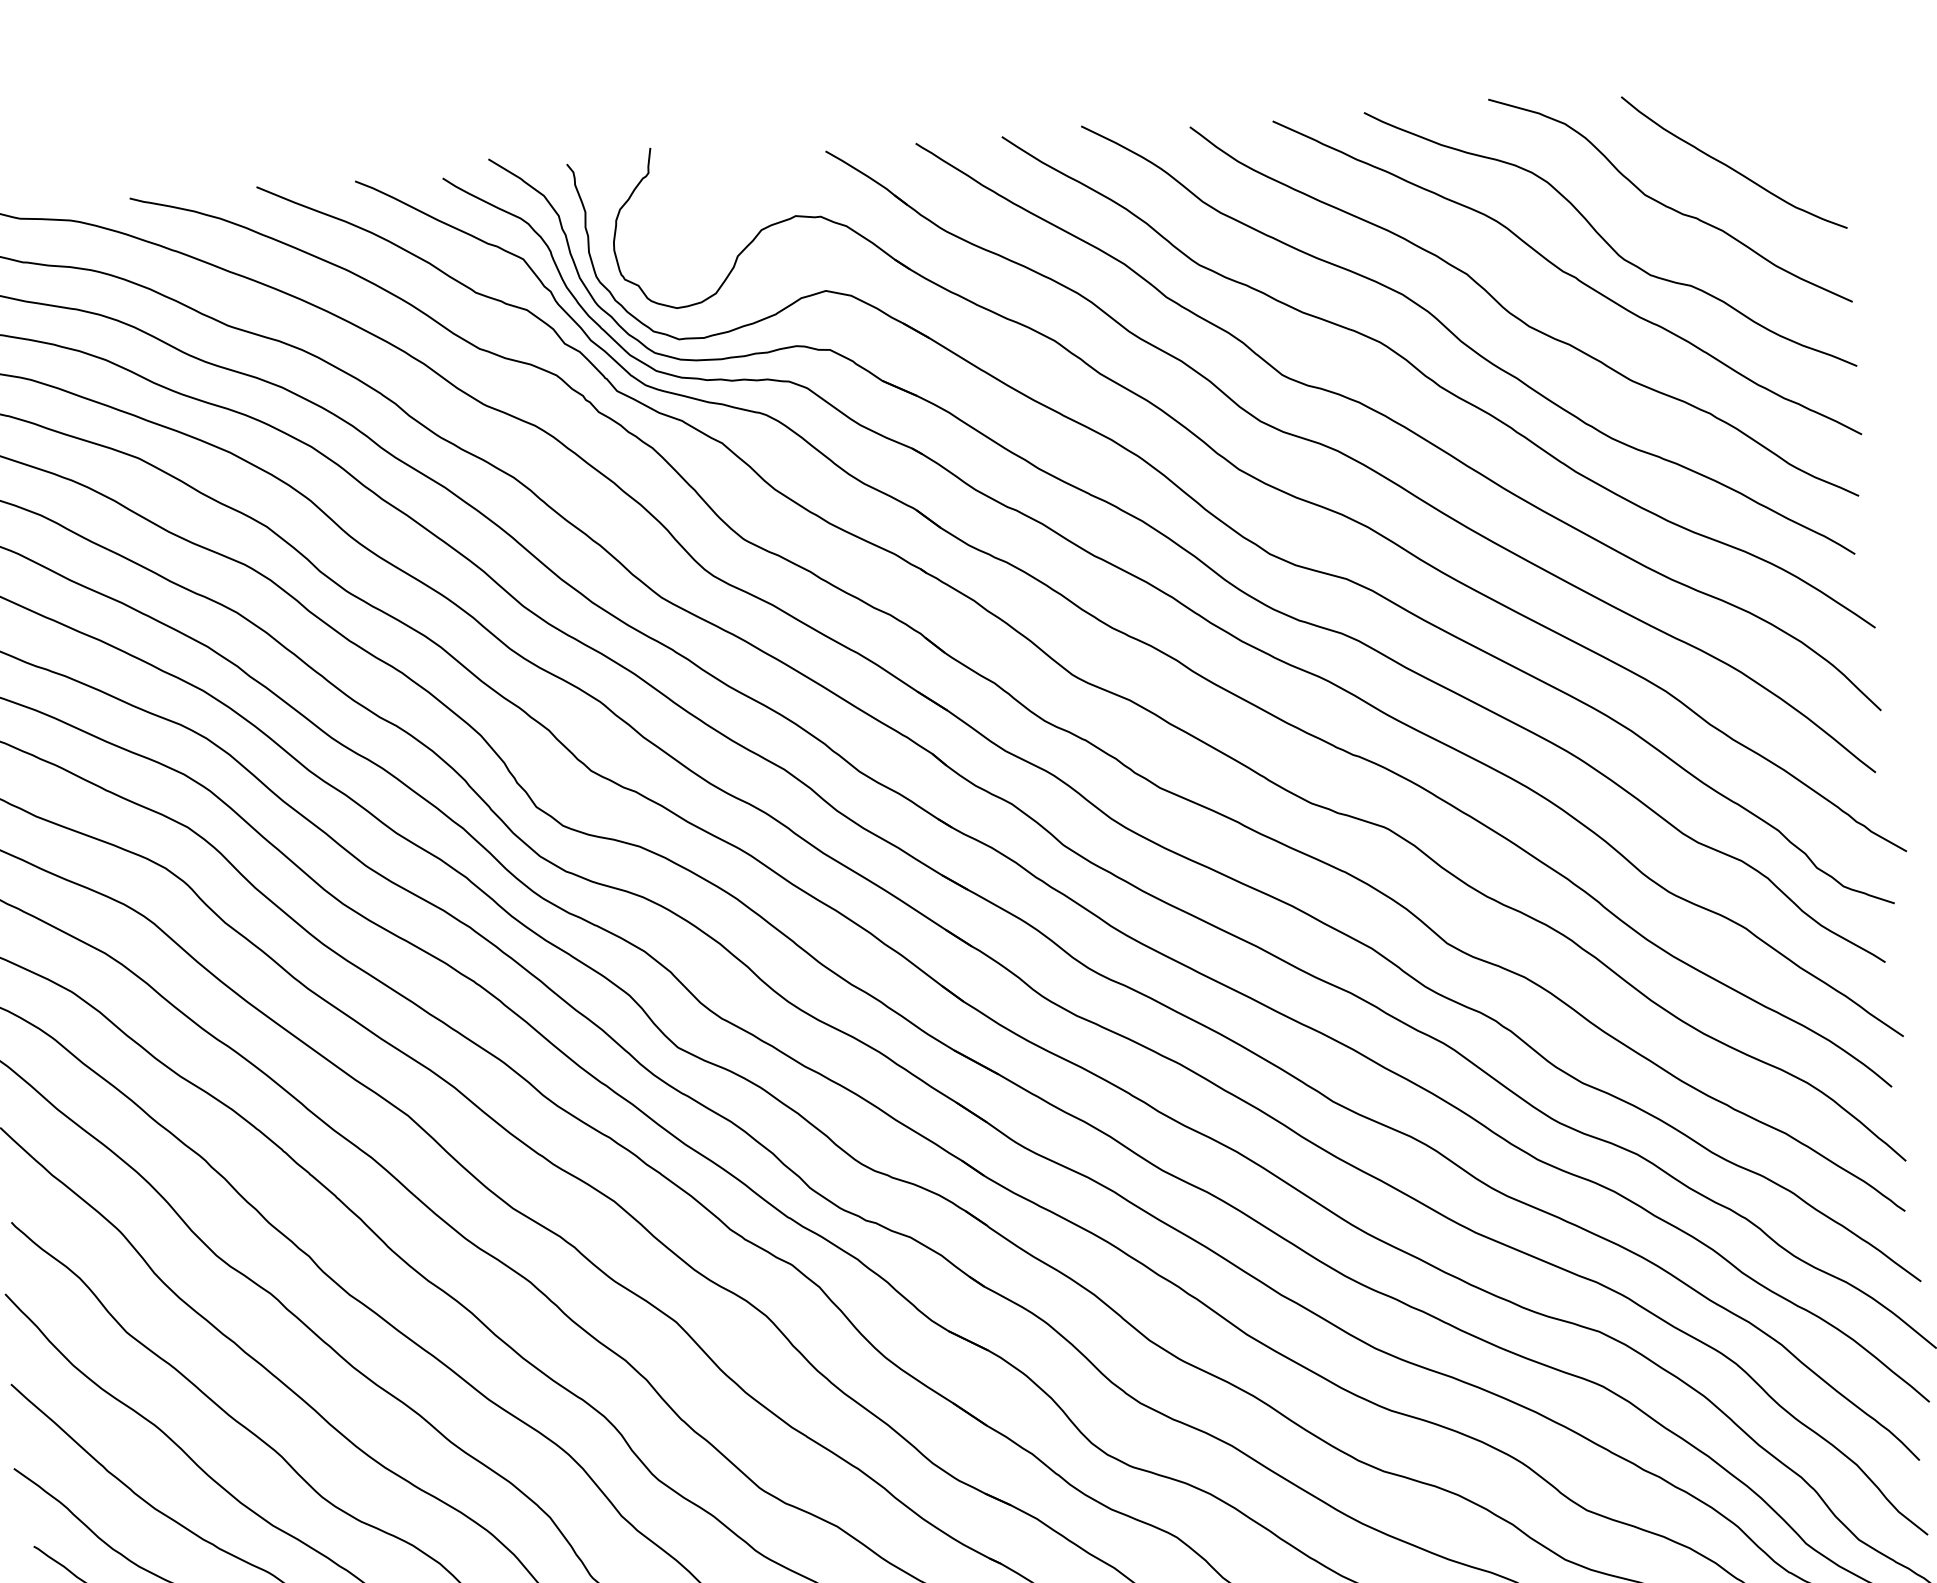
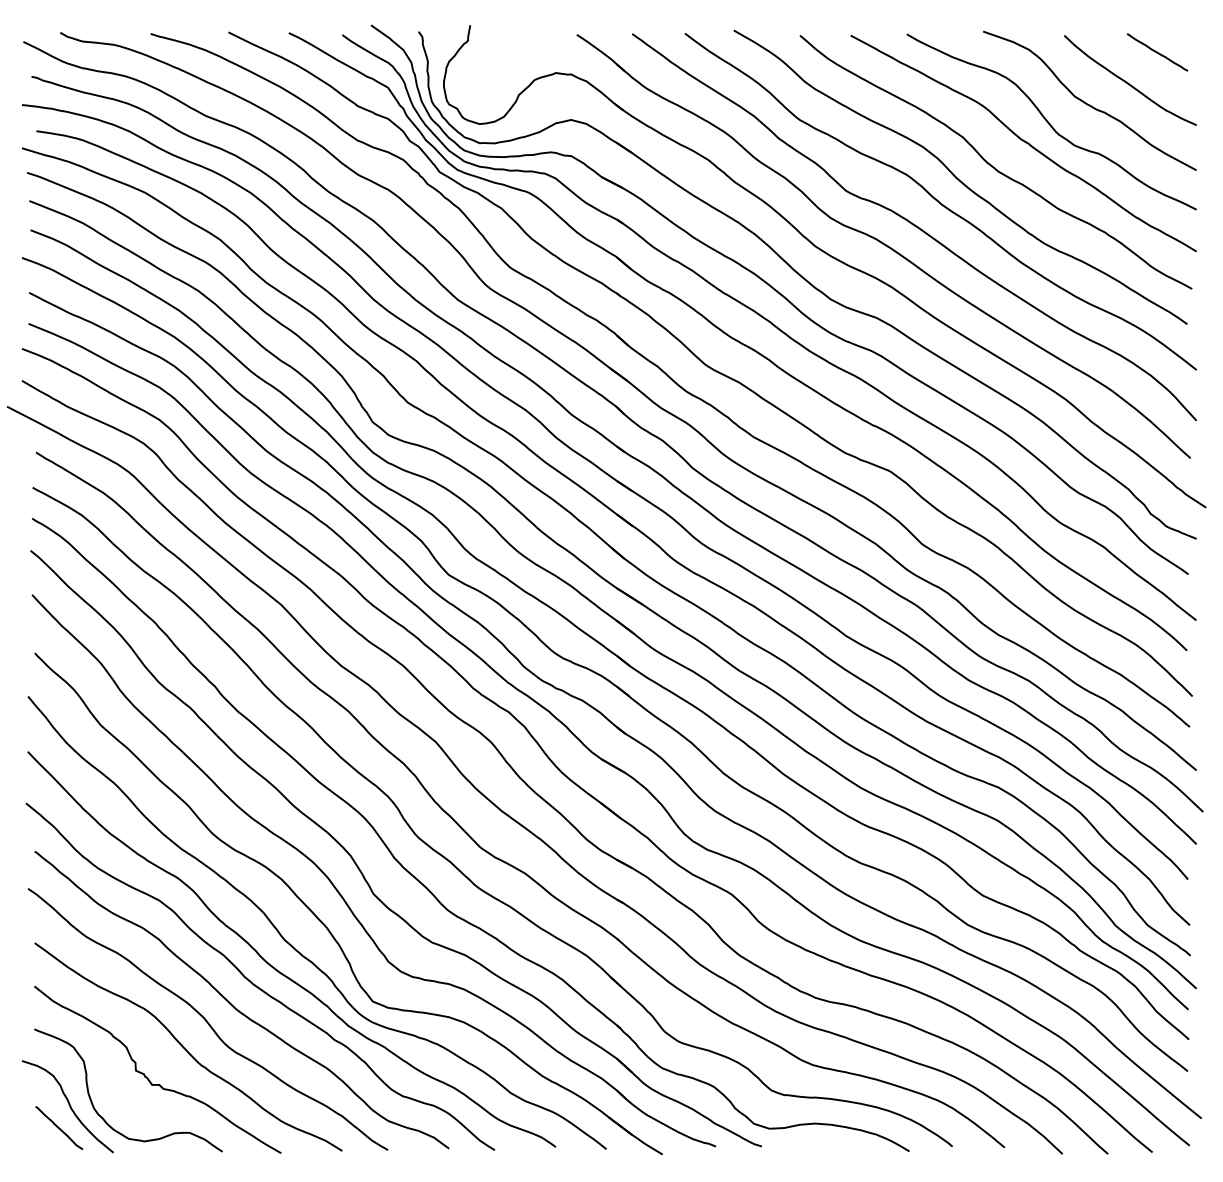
line: (1775, 113) -> (1157, 52), added

